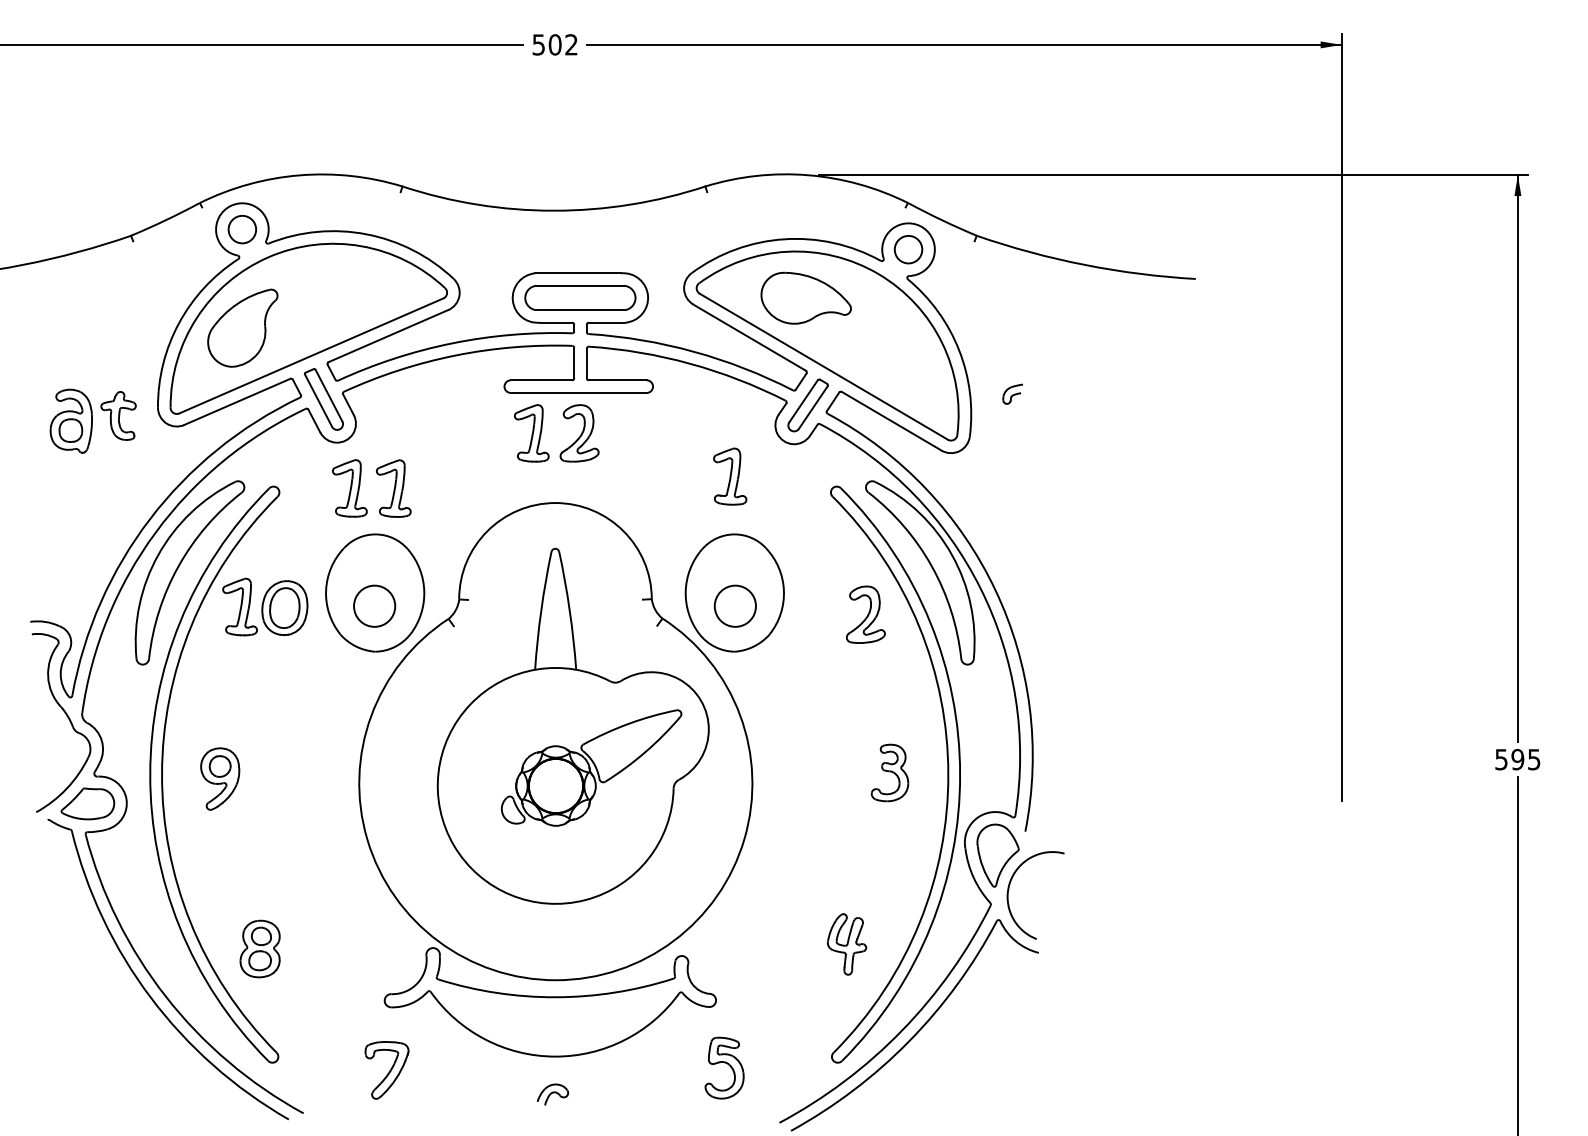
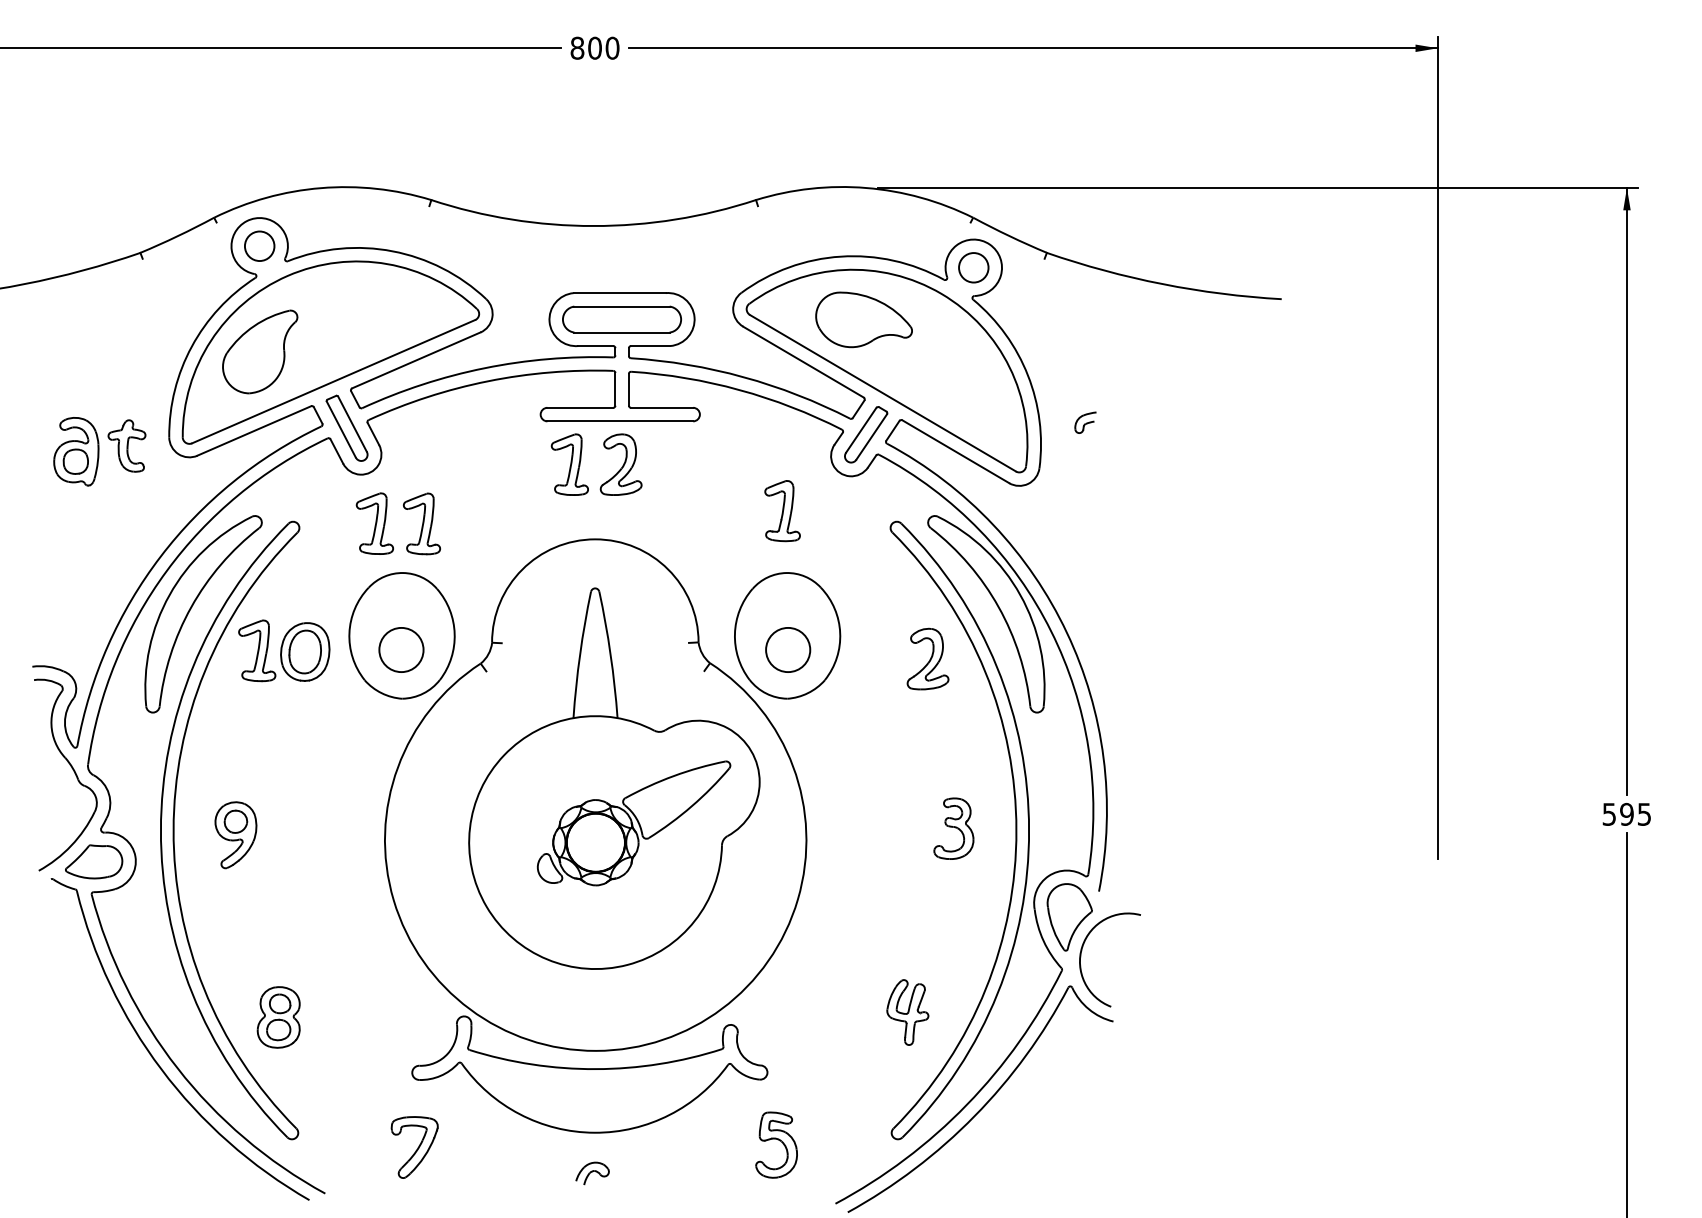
text: (554, 44) -> (594, 47), 502 -> 800

